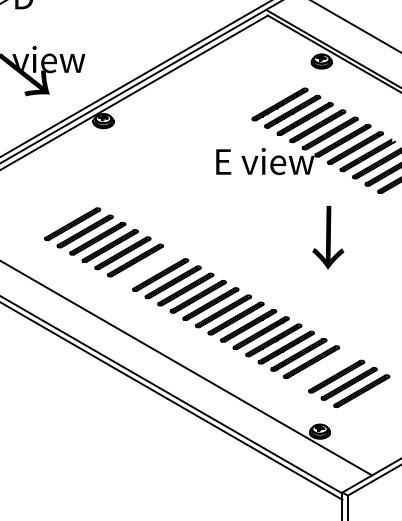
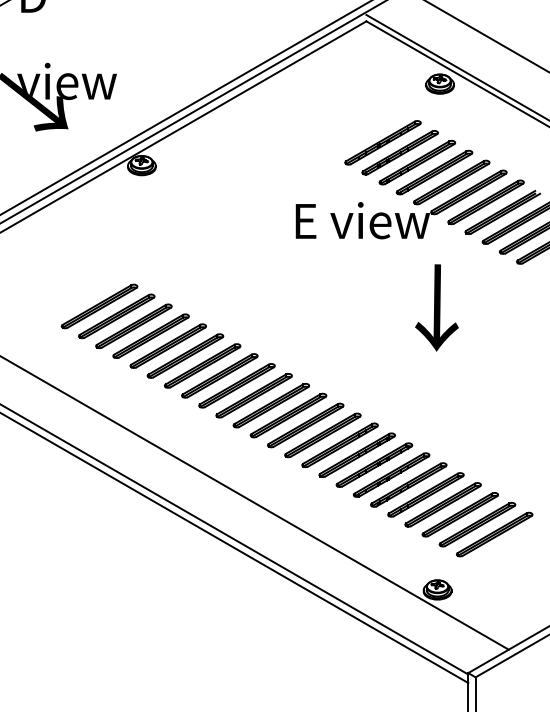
text: (327, 237) -> (436, 307), moved
part: (147, 267) -> (202, 365), added
part: (323, 369) -> (442, 504), added

